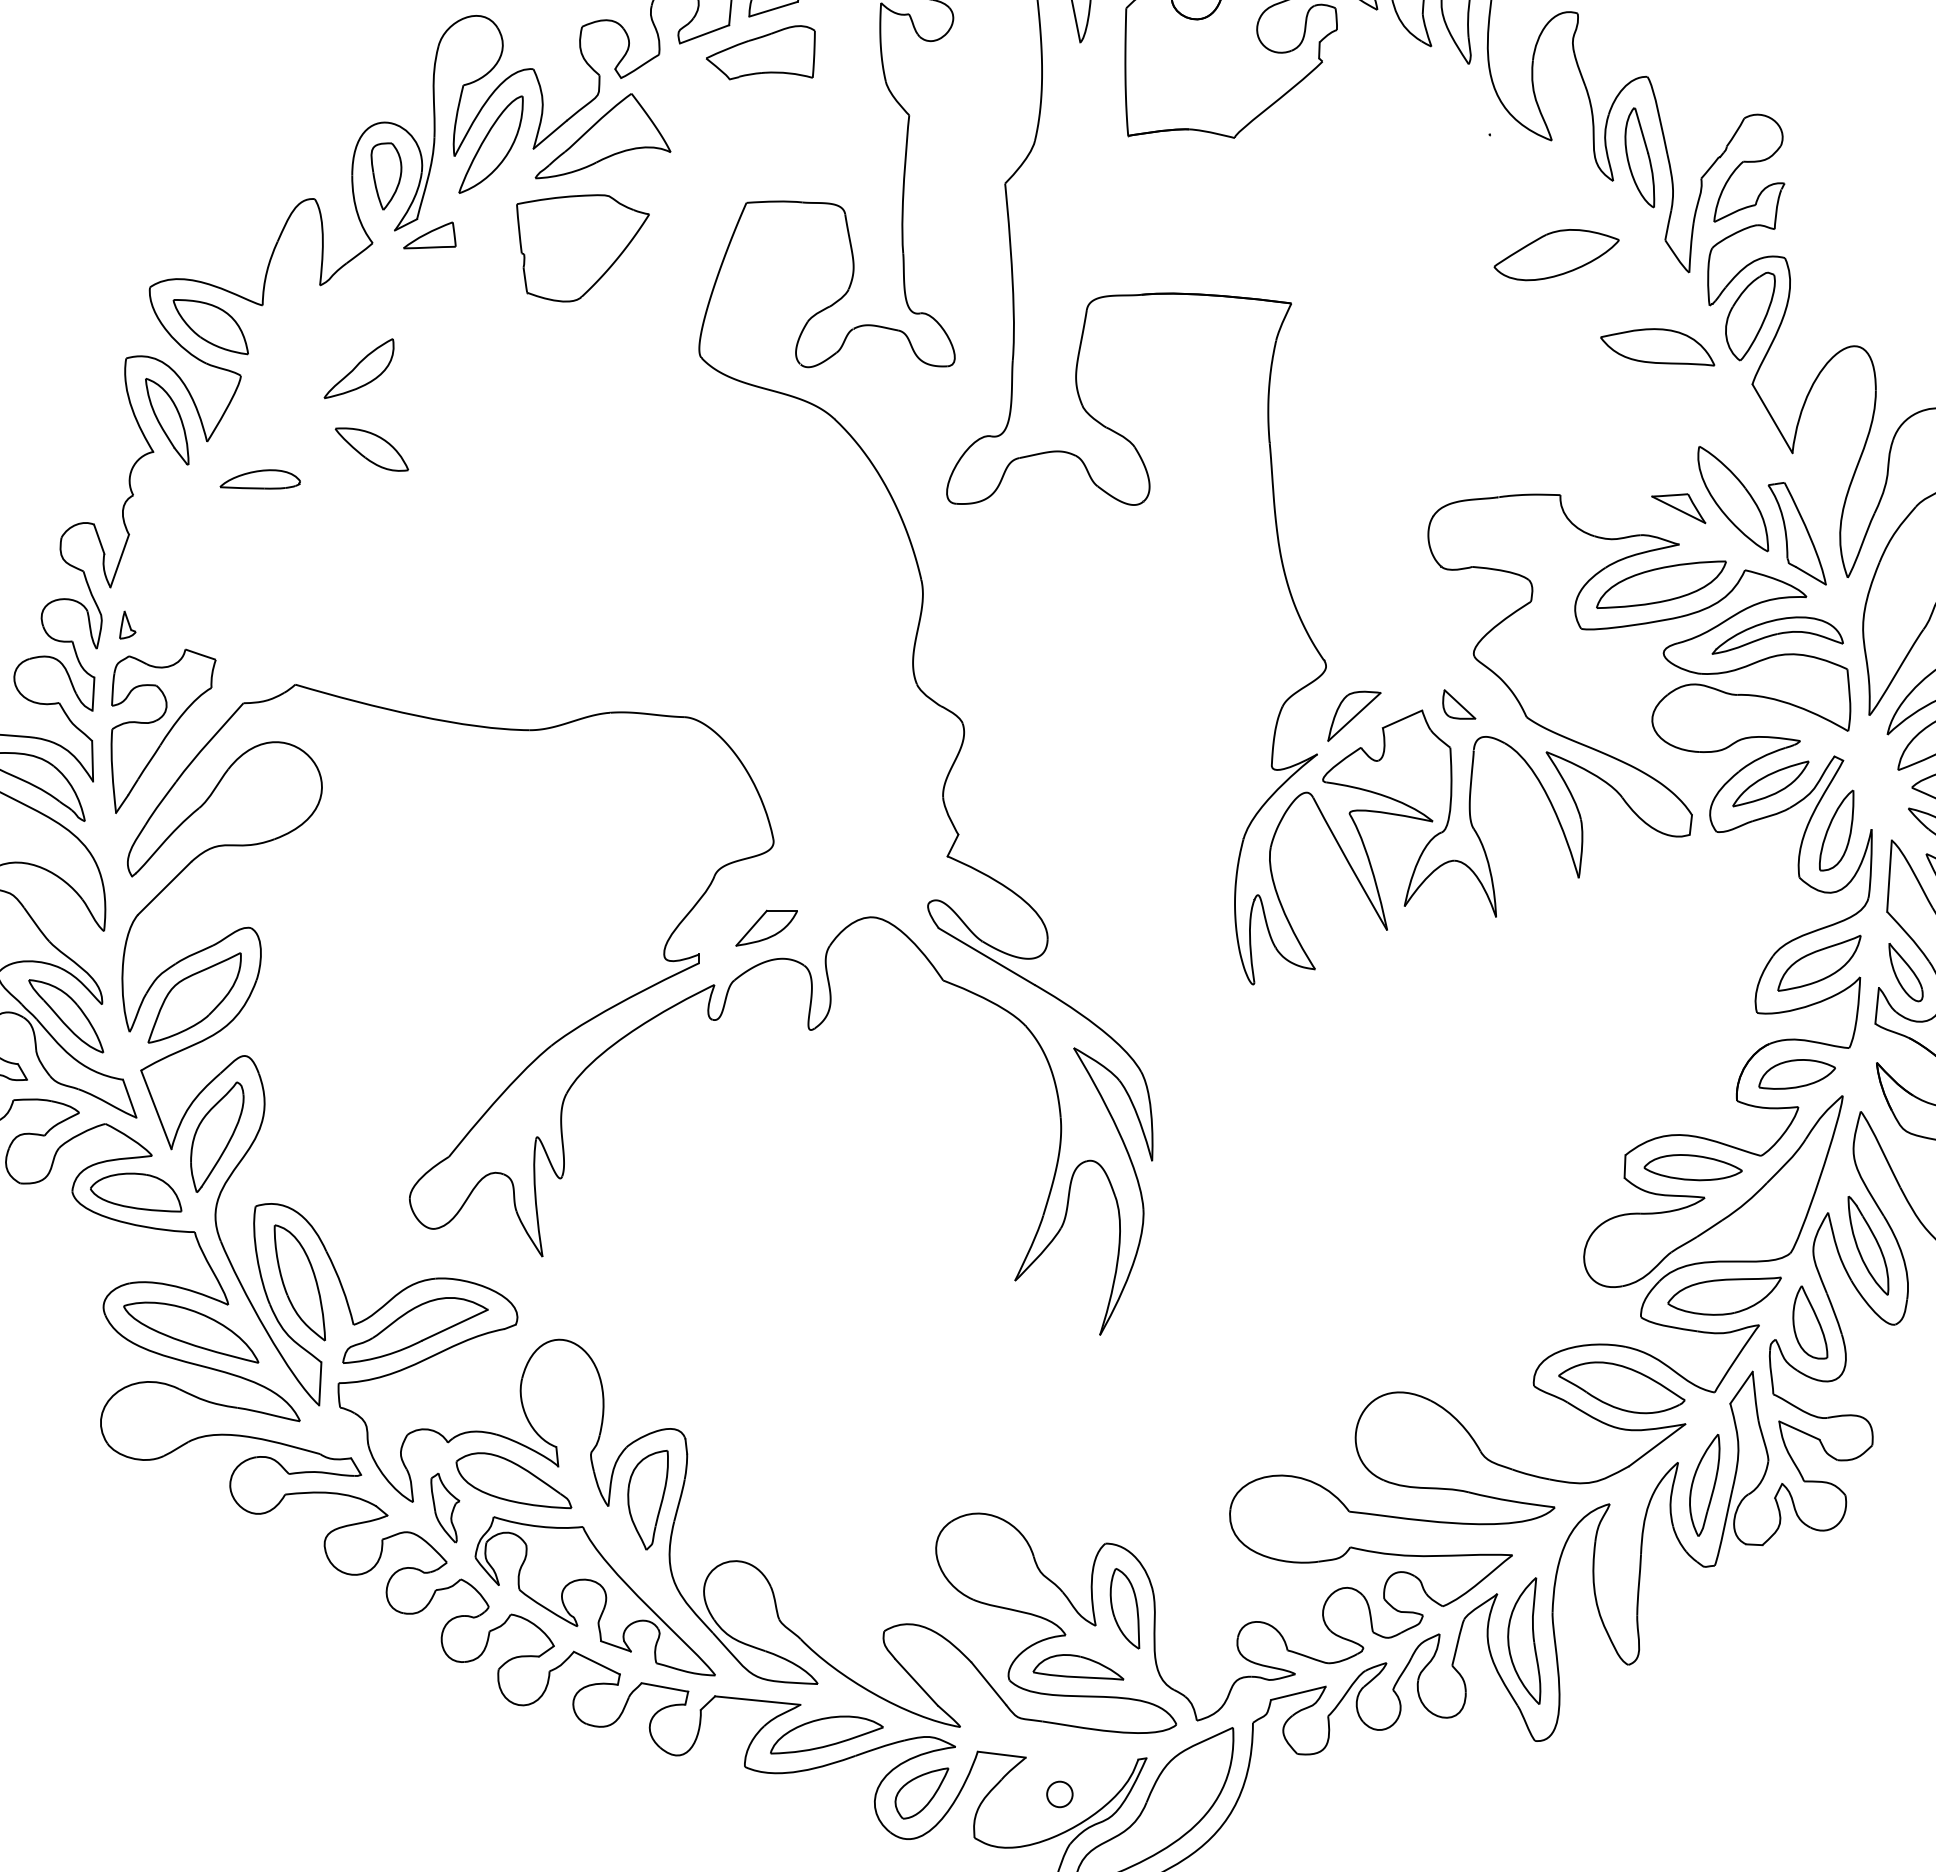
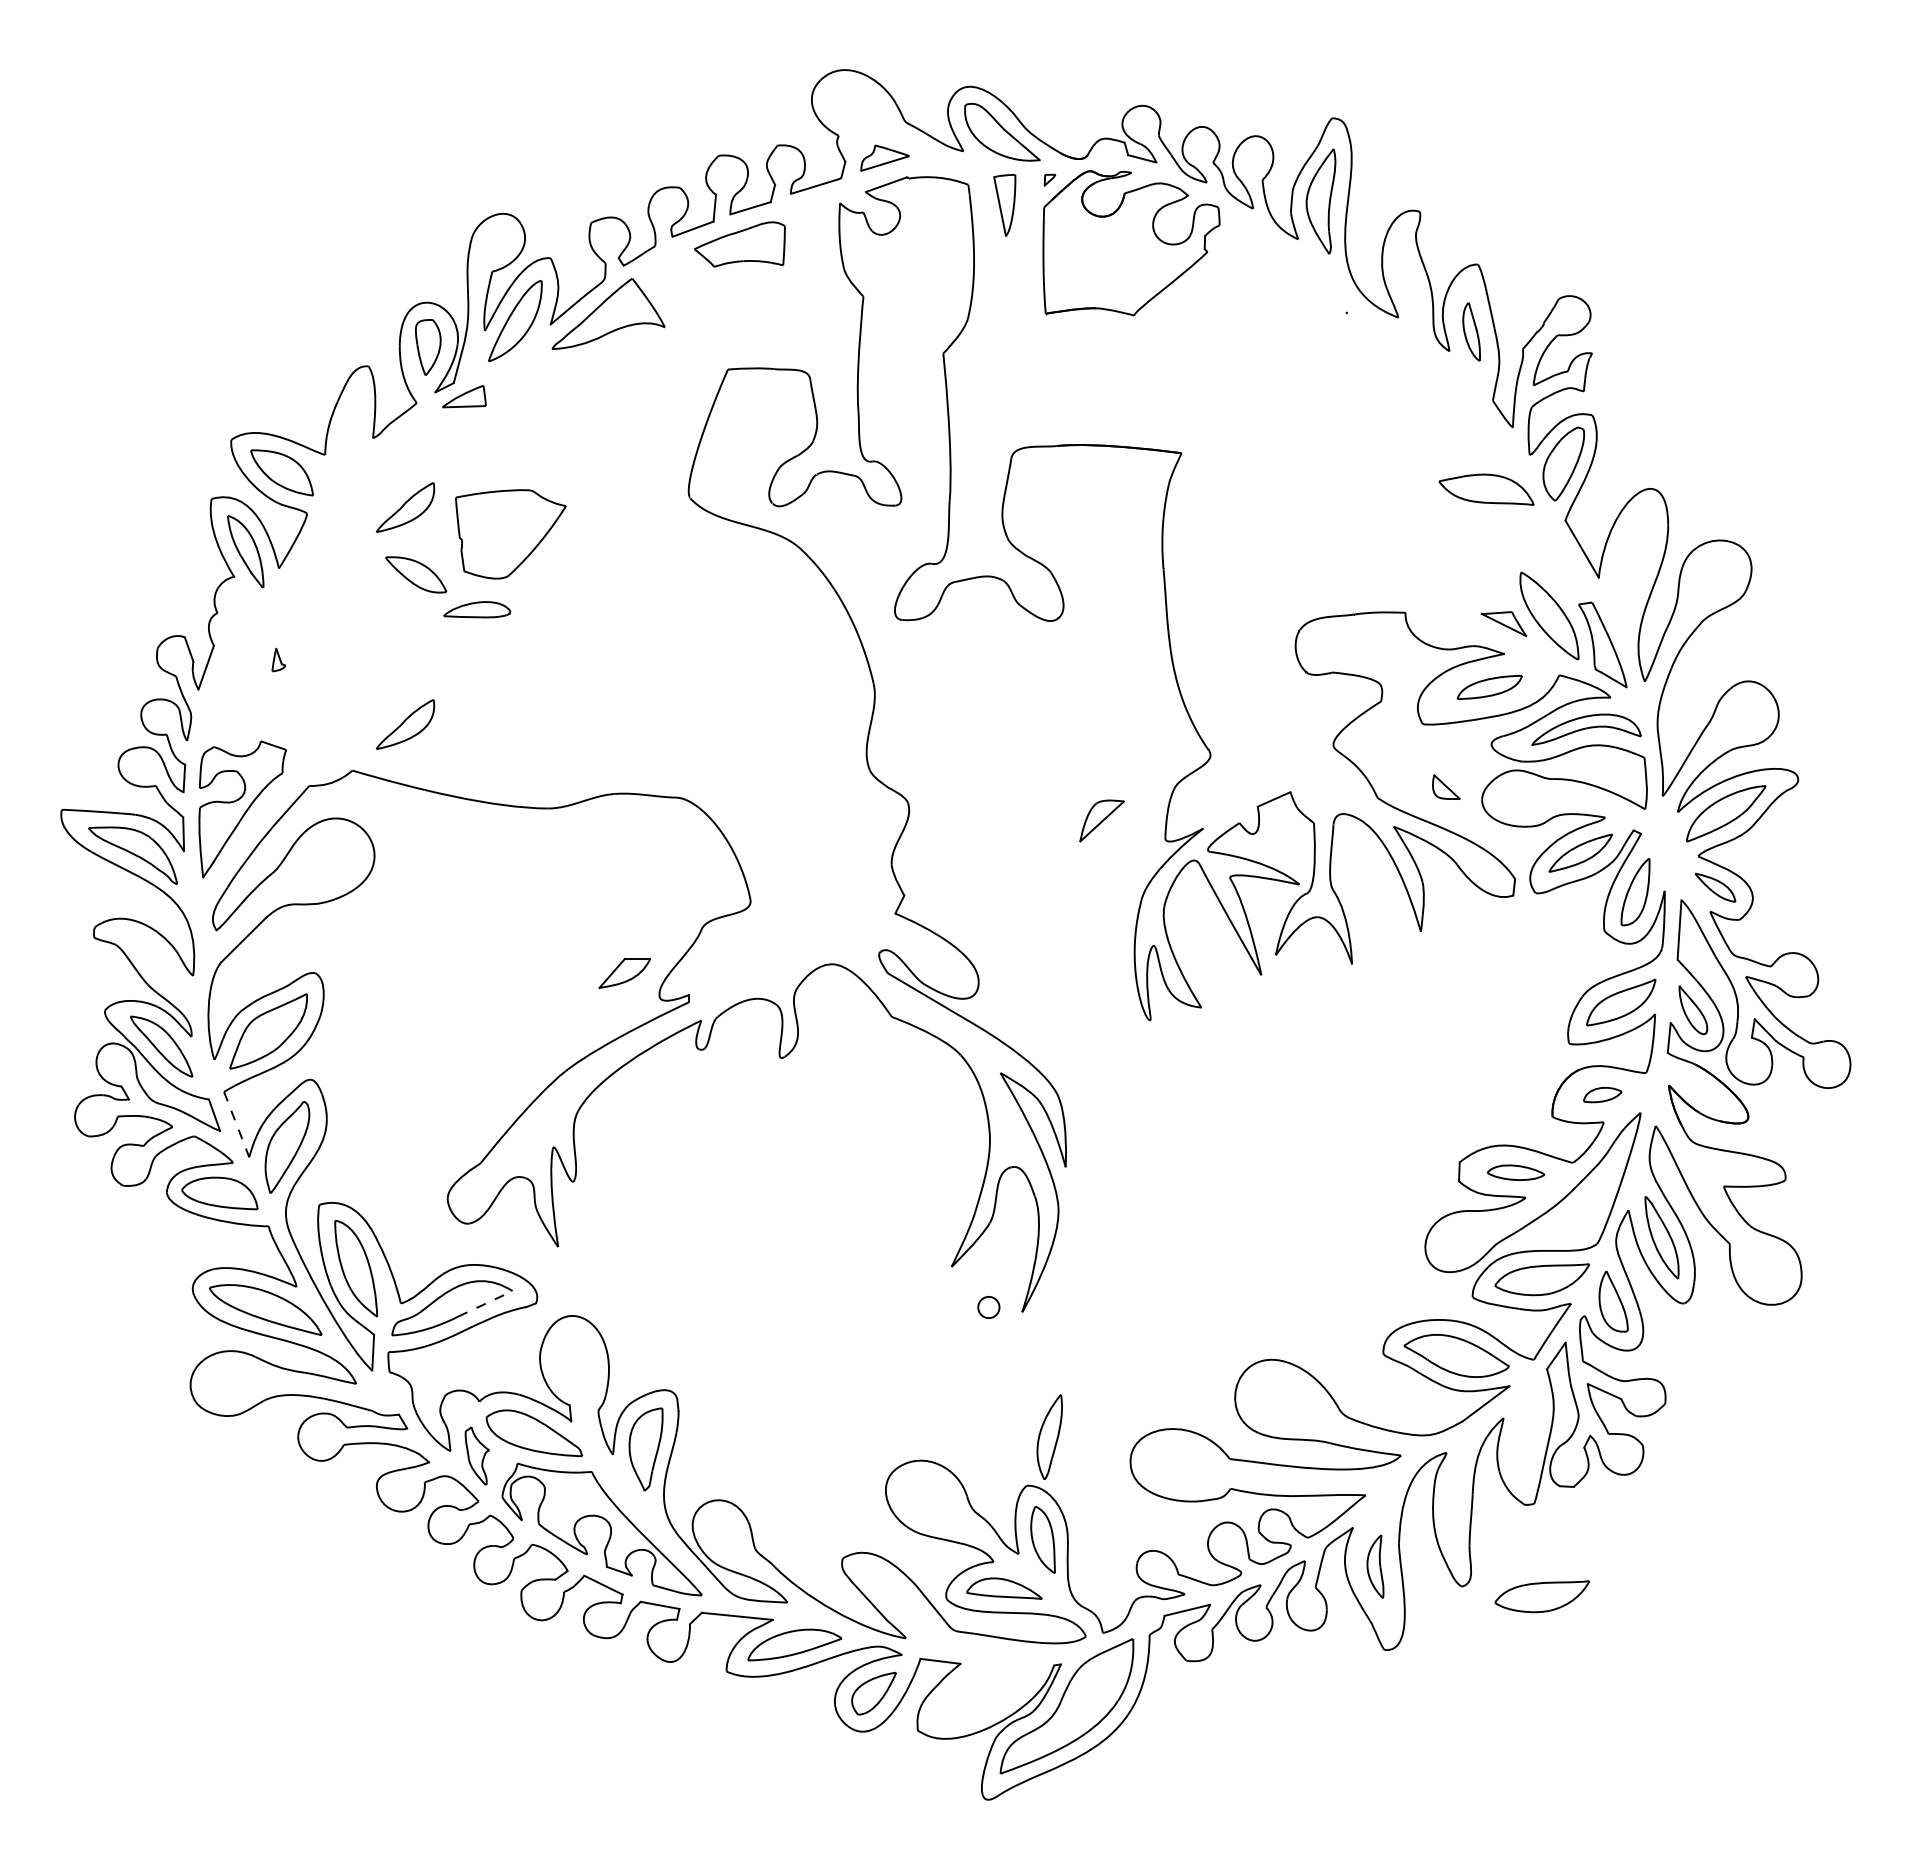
part: (1639, 157) -> (1471, 331), size x0.7
part: (582, 248) -> (510, 534), moved
part: (1556, 254) -> (1402, 412), removed
part: (260, 479) -> (477, 609), moved
part: (1661, 584) -> (1489, 687), size x0.6
part: (127, 624) -> (278, 659), moved
part: (359, 629) -> (405, 724), added
part: (1459, 703) -> (1446, 786), moved
part: (1353, 715) -> (1101, 820), moved
part: (766, 927) -> (624, 972), moved
part: (1796, 1073) -> (1602, 1094), size x0.6
line: (156, 1110) -> (236, 1125), solid -> dashed
part: (1692, 1167) -> (1515, 1172), size x0.7
line: (455, 1324) -> (485, 1303), solid -> dashed
part: (1704, 1484) -> (1049, 1436), moved
part: (1524, 1640) -> (1375, 1566), size x0.6
part: (1724, 1676) -> (1542, 1596), added
circle: (1059, 1794) -> (988, 1307), moved

